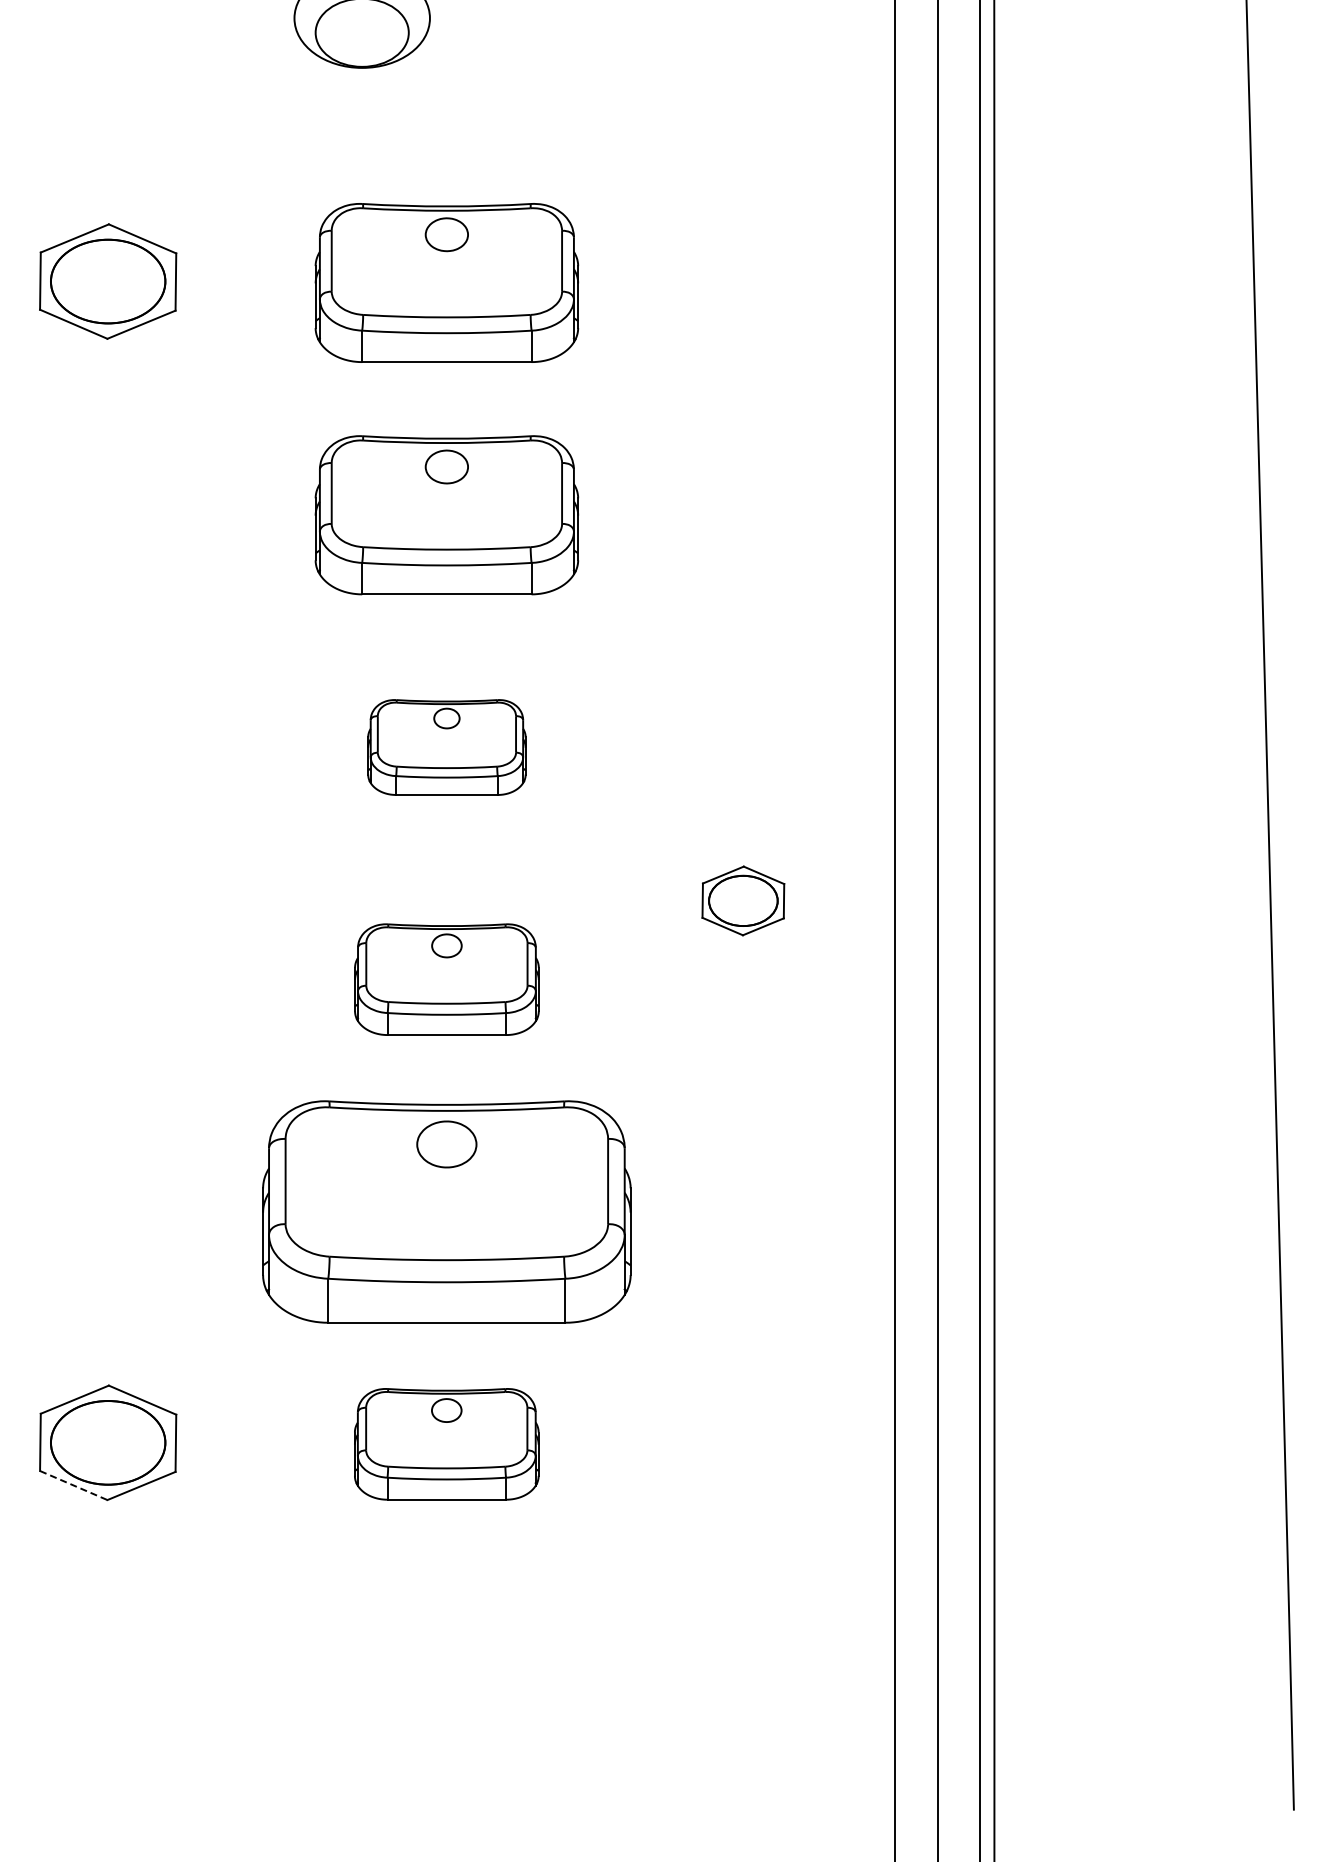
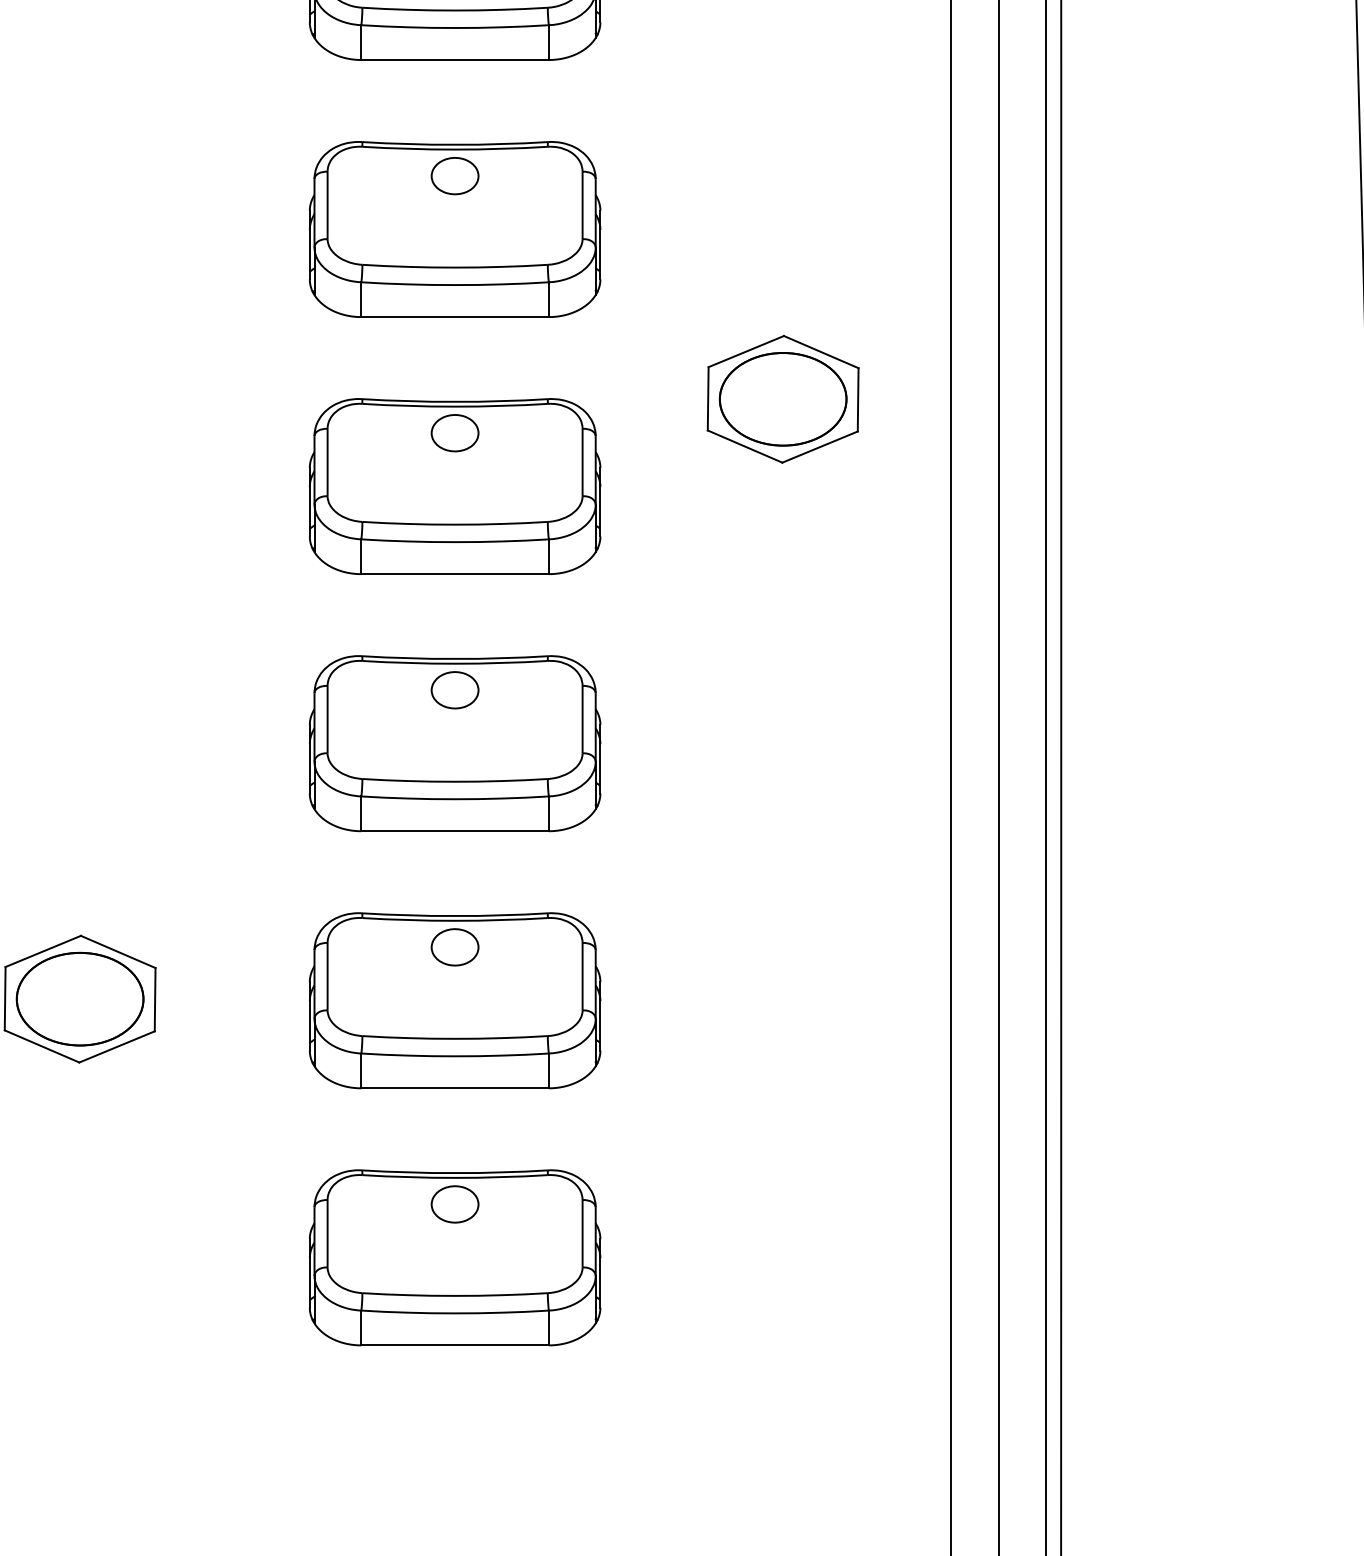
part: (446, 747) -> (454, 229), size x1.67
part: (743, 900) -> (783, 398), size x1.67
part: (446, 979) -> (454, 486), size x1.43
part: (446, 1211) -> (454, 743), size x0.71
part: (446, 1444) -> (454, 1001), size x1.43
line: (73, 1485) -> (41, 1046), dashed -> solid
part: (446, 1676) -> (454, 1257), added

